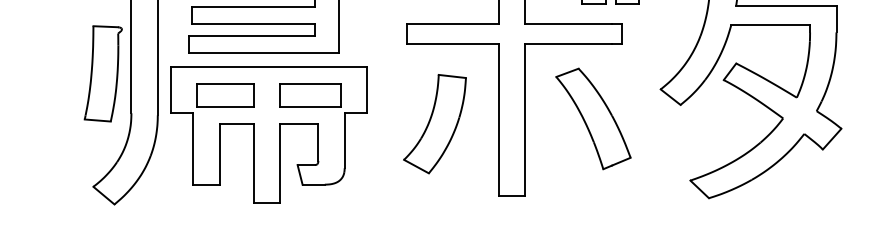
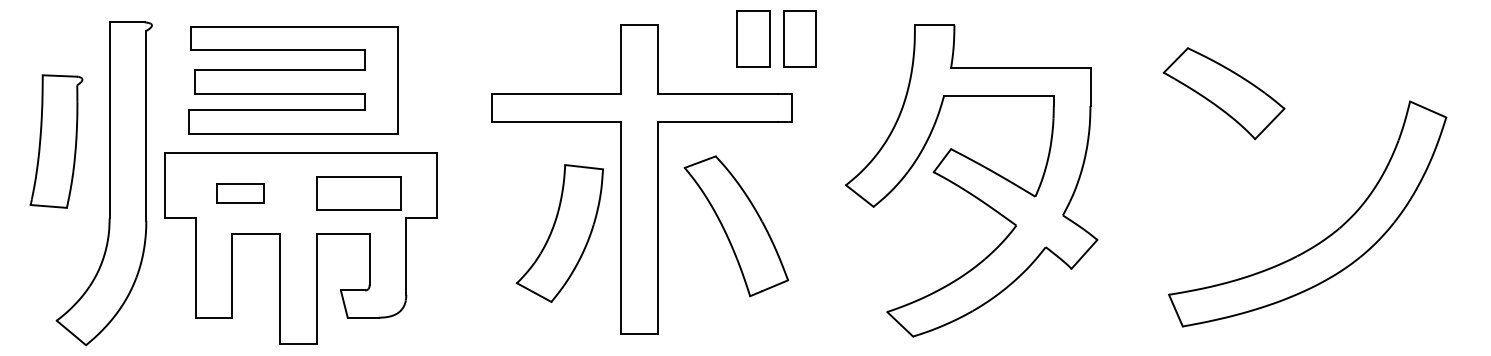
part: (103, 73) -> (56, 141), moved
part: (225, 95) -> (240, 193), size x0.6
part: (593, 119) -> (736, 226), moved
part: (434, 124) -> (559, 233), moved

